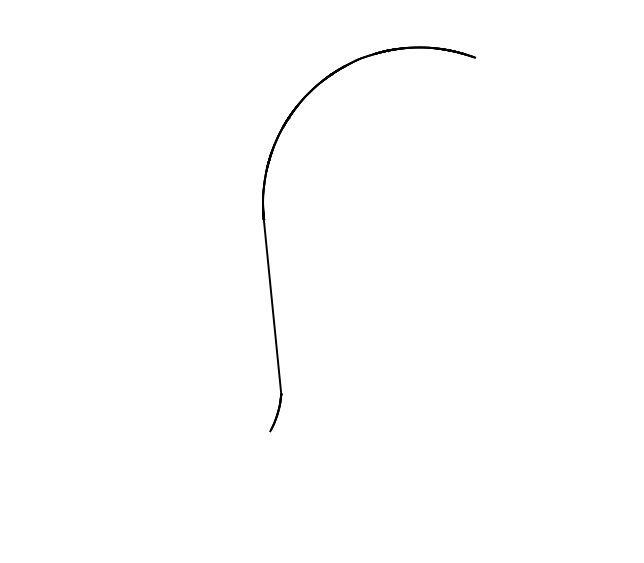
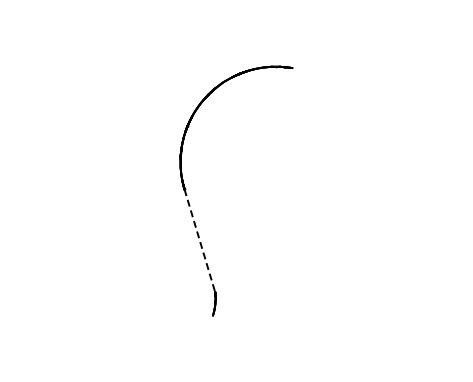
line: (272, 306) -> (199, 240), solid -> dashed

